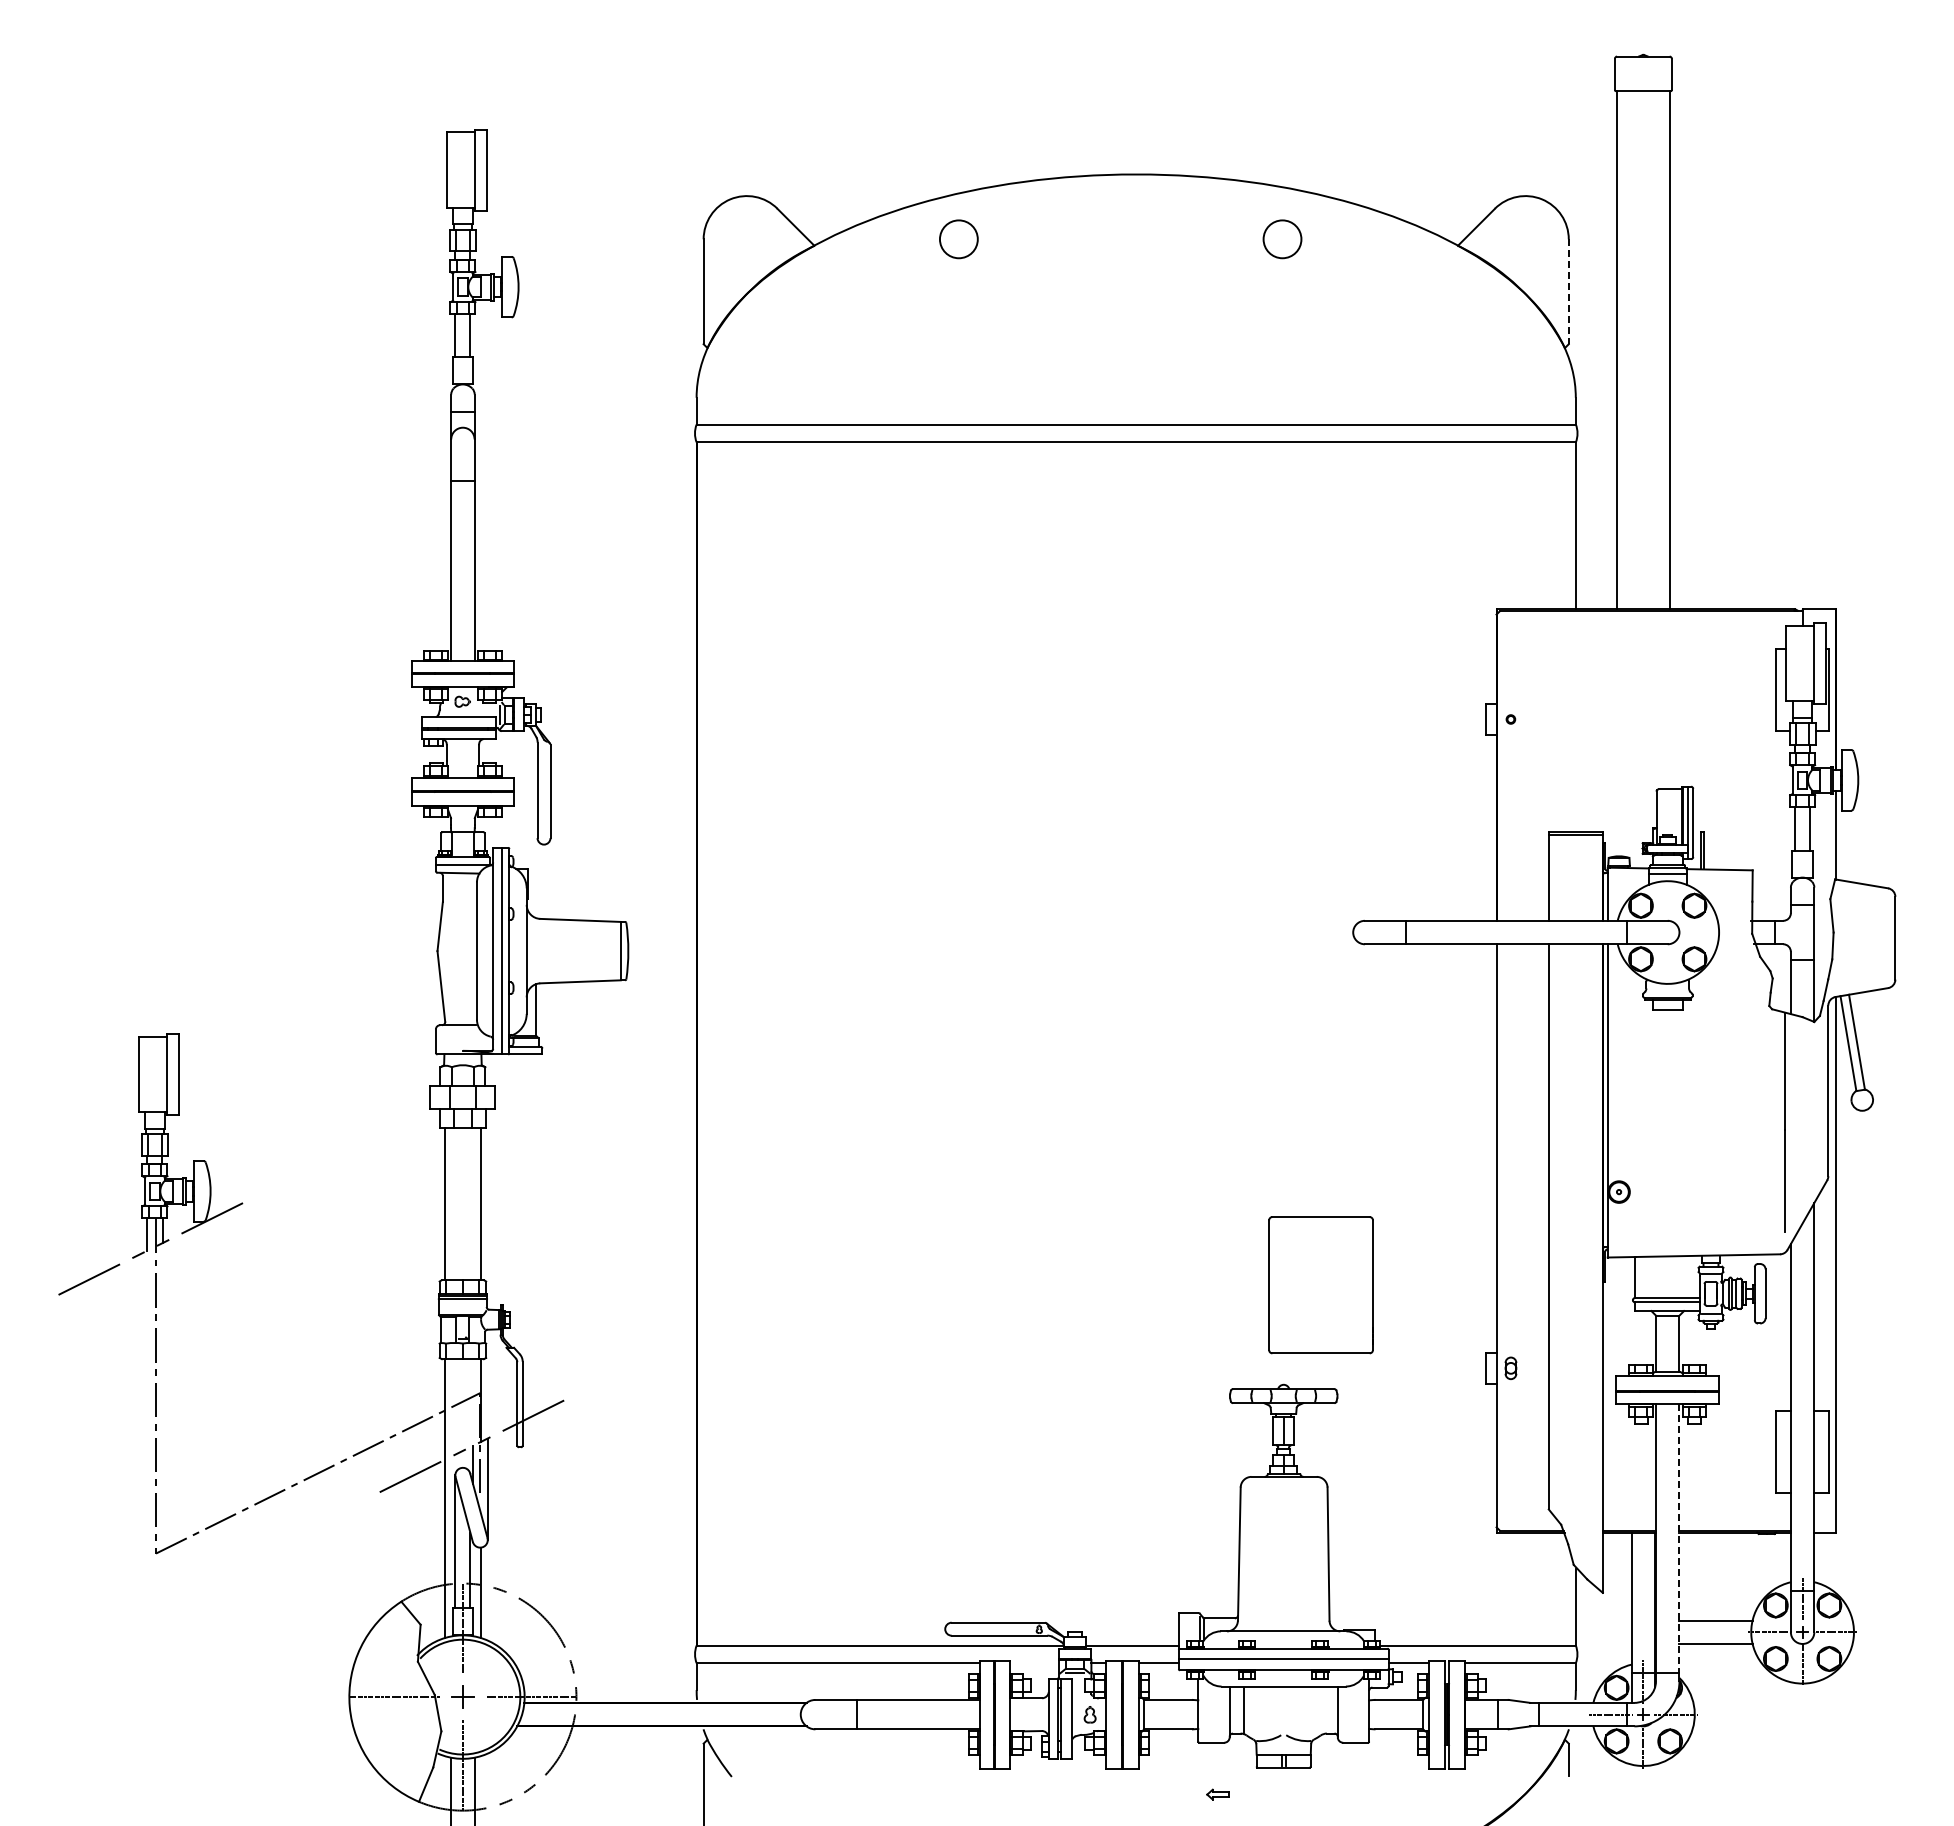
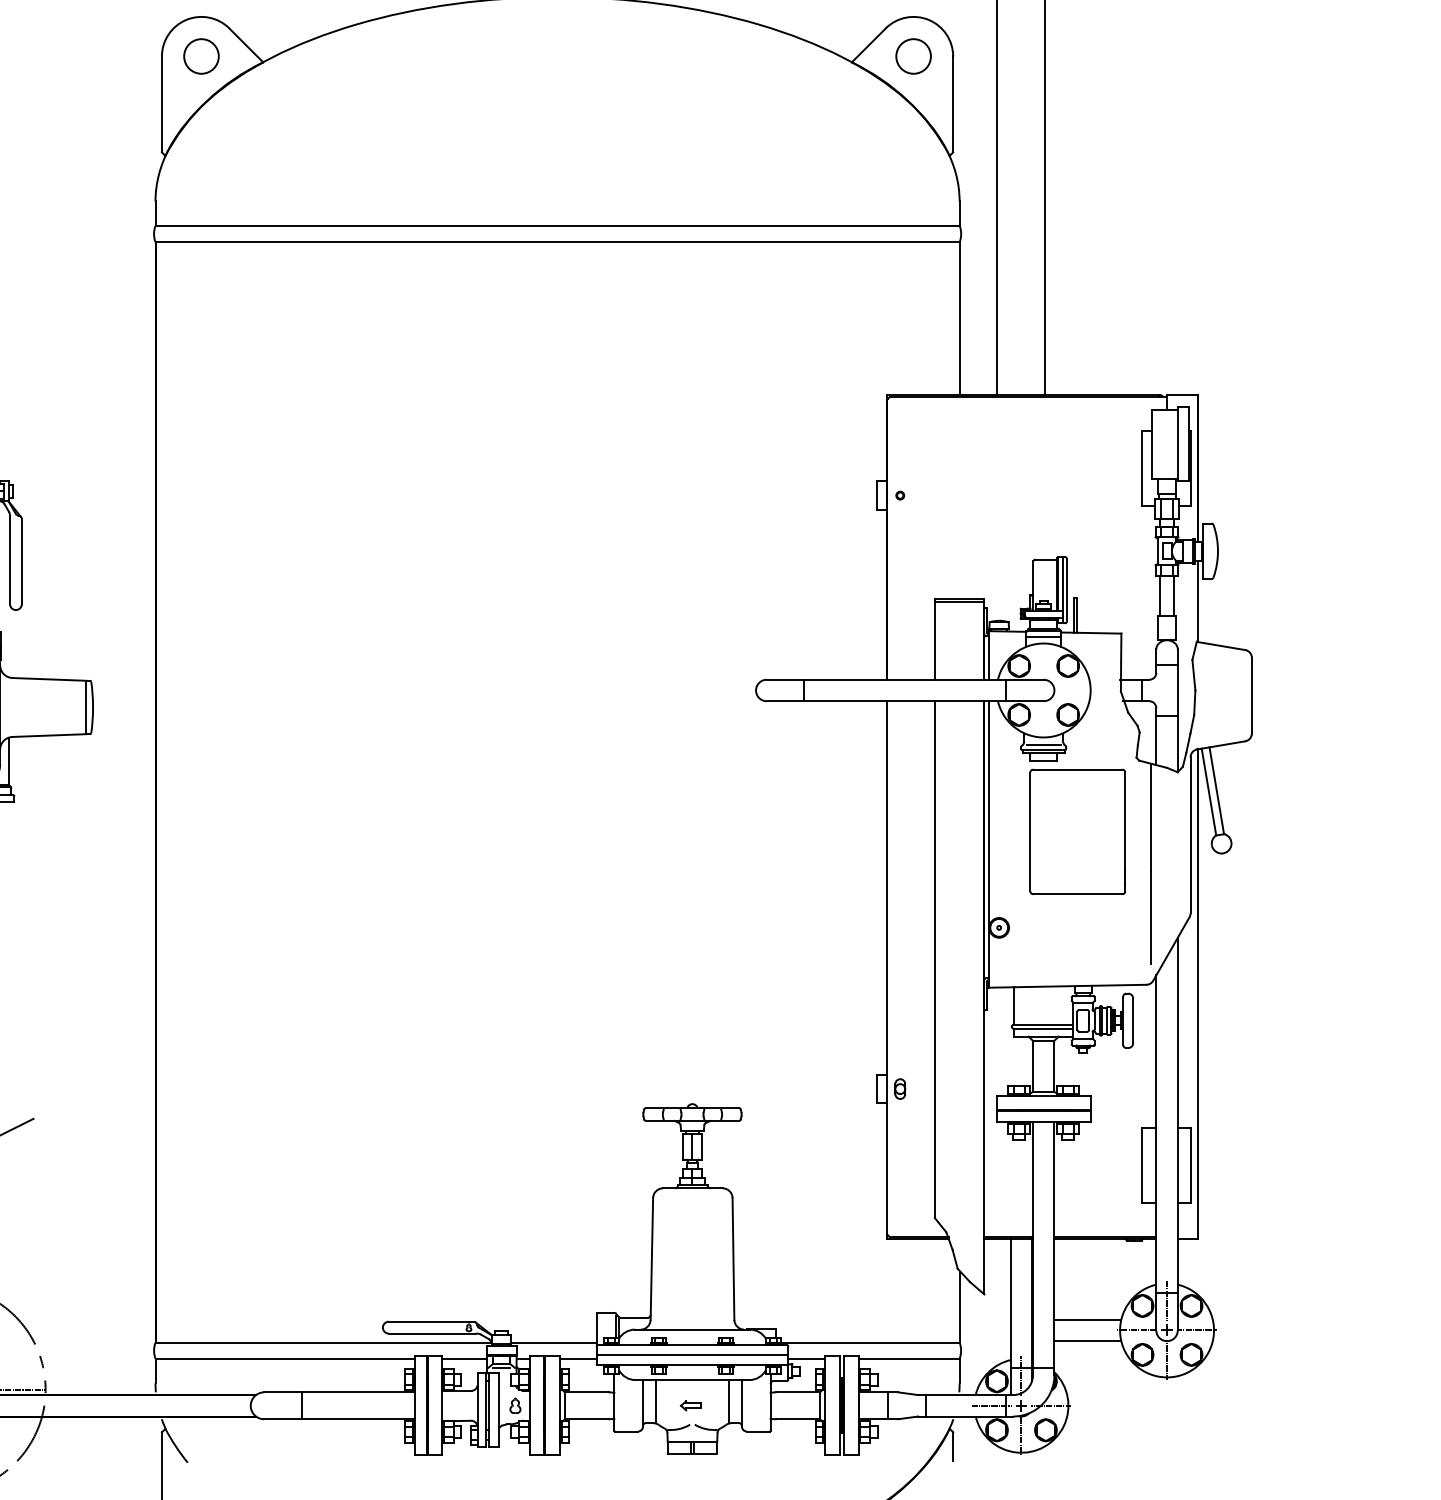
circle: (958, 239) -> (201, 56), moved
circle: (1282, 239) -> (913, 56), moved
line: (1568, 292) -> (952, 105), dashed -> solid
line: (1667, 992) -> (1043, 745), added
part: (1320, 1285) -> (1077, 832), moved
line: (1679, 1538) -> (1054, 1244), dashed -> solid
line: (1034, 1663) -> (464, 1359), added
line: (1323, 1710) -> (728, 1402), added
part: (1217, 1794) -> (690, 1405), moved

